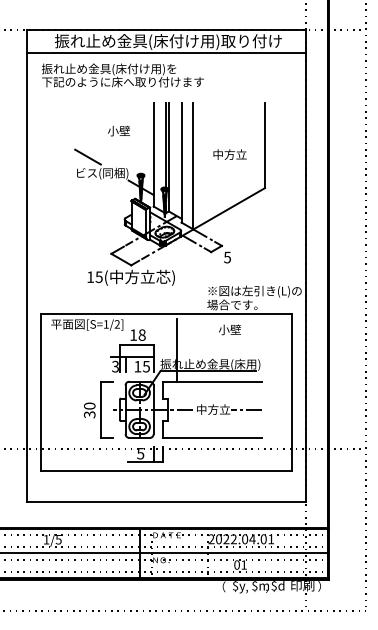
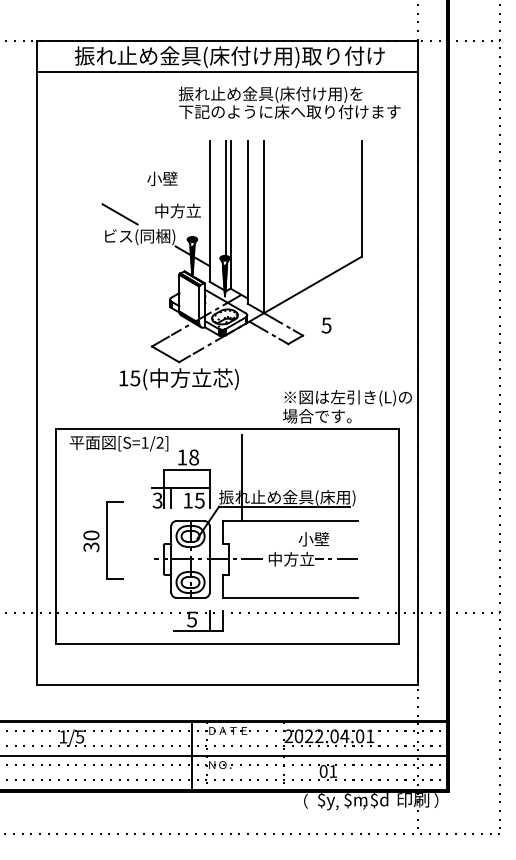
text: (122, 75) -> (289, 102), moved
text: (229, 154) -> (177, 210), moved
text: (227, 257) -> (326, 325), moved
text: (229, 330) -> (313, 539), moved
part: (98, 409) -> (103, 540), moved

